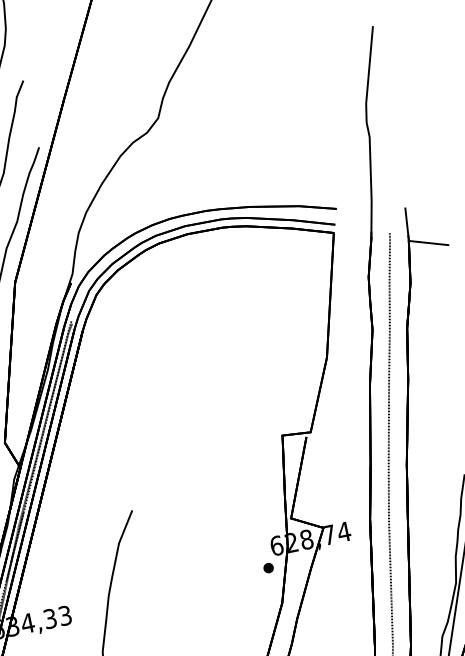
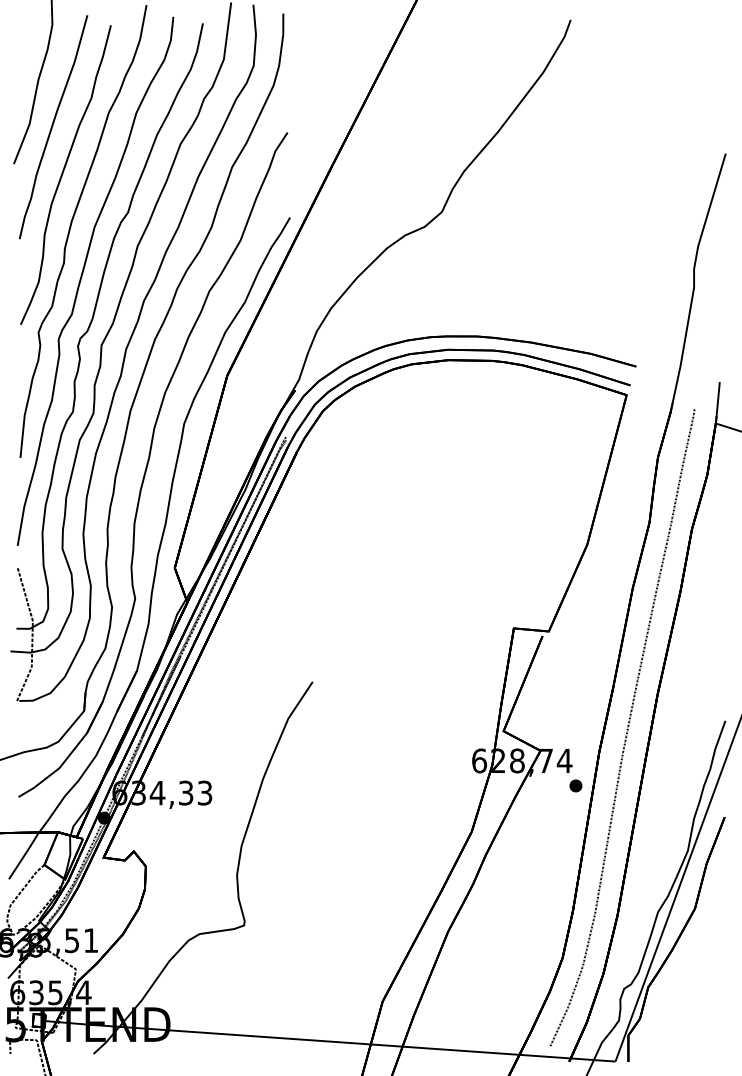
part: (268, 567) -> (575, 785), moved

